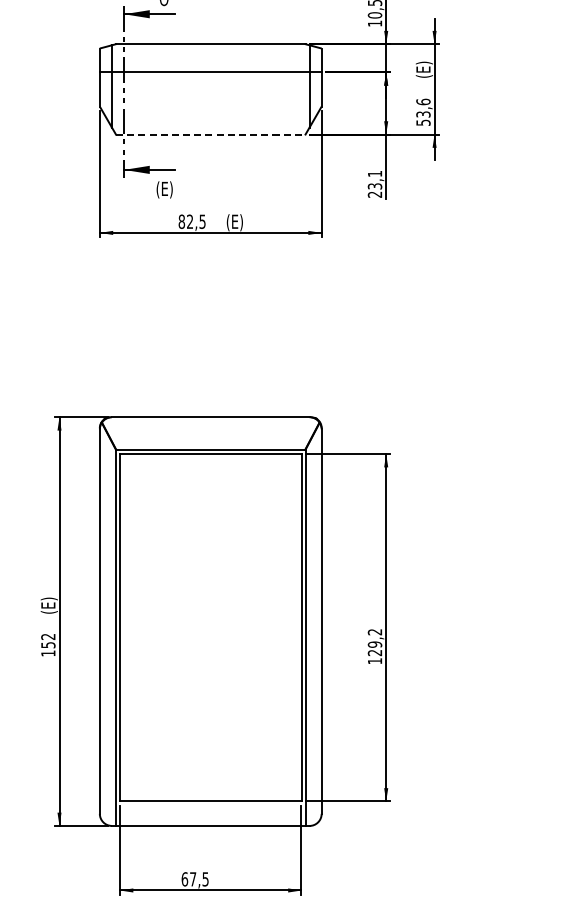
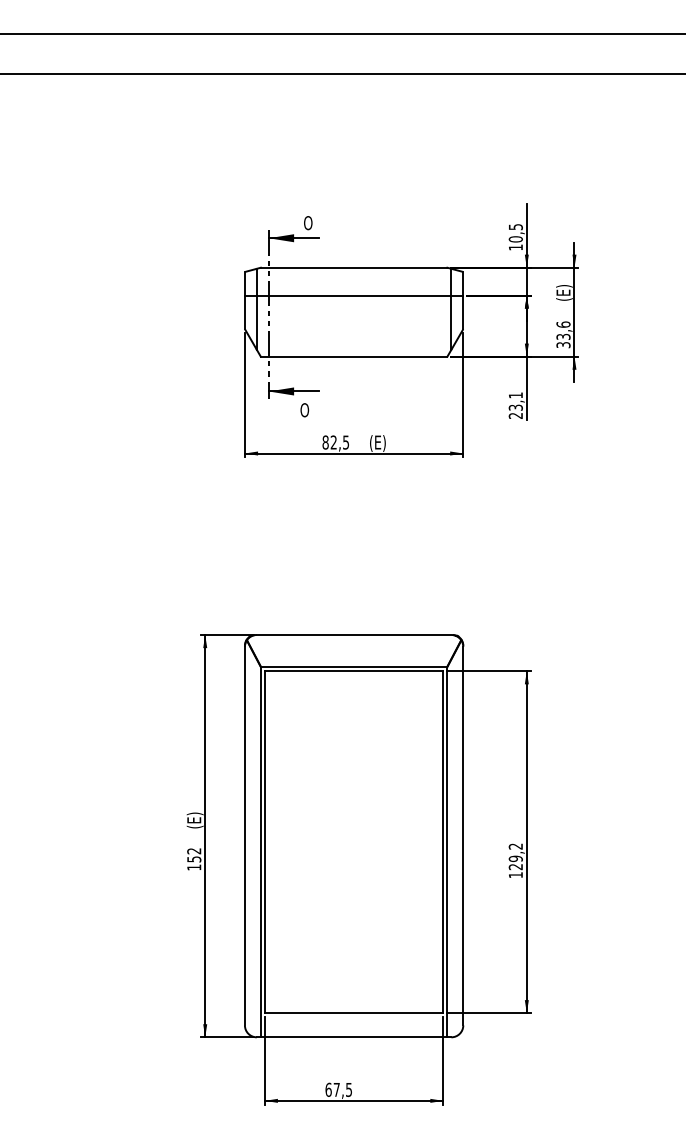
text: (422, 122) -> (562, 344), 53,6 -> 33,6
line: (211, 134) -> (354, 356), dashed -> solid
text: (164, 189) -> (308, 410), (E) -> O

